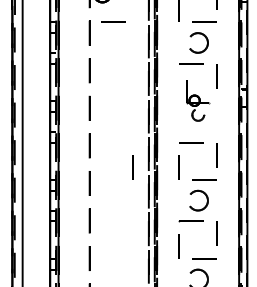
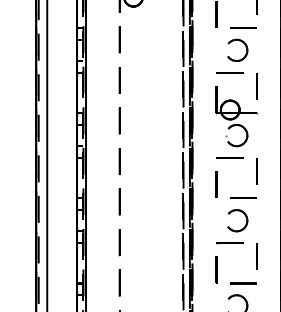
line: (113, 21) -> (145, 27), removed
part: (197, 104) -> (236, 116), size x1.67
line: (133, 167) -> (166, 184), removed

